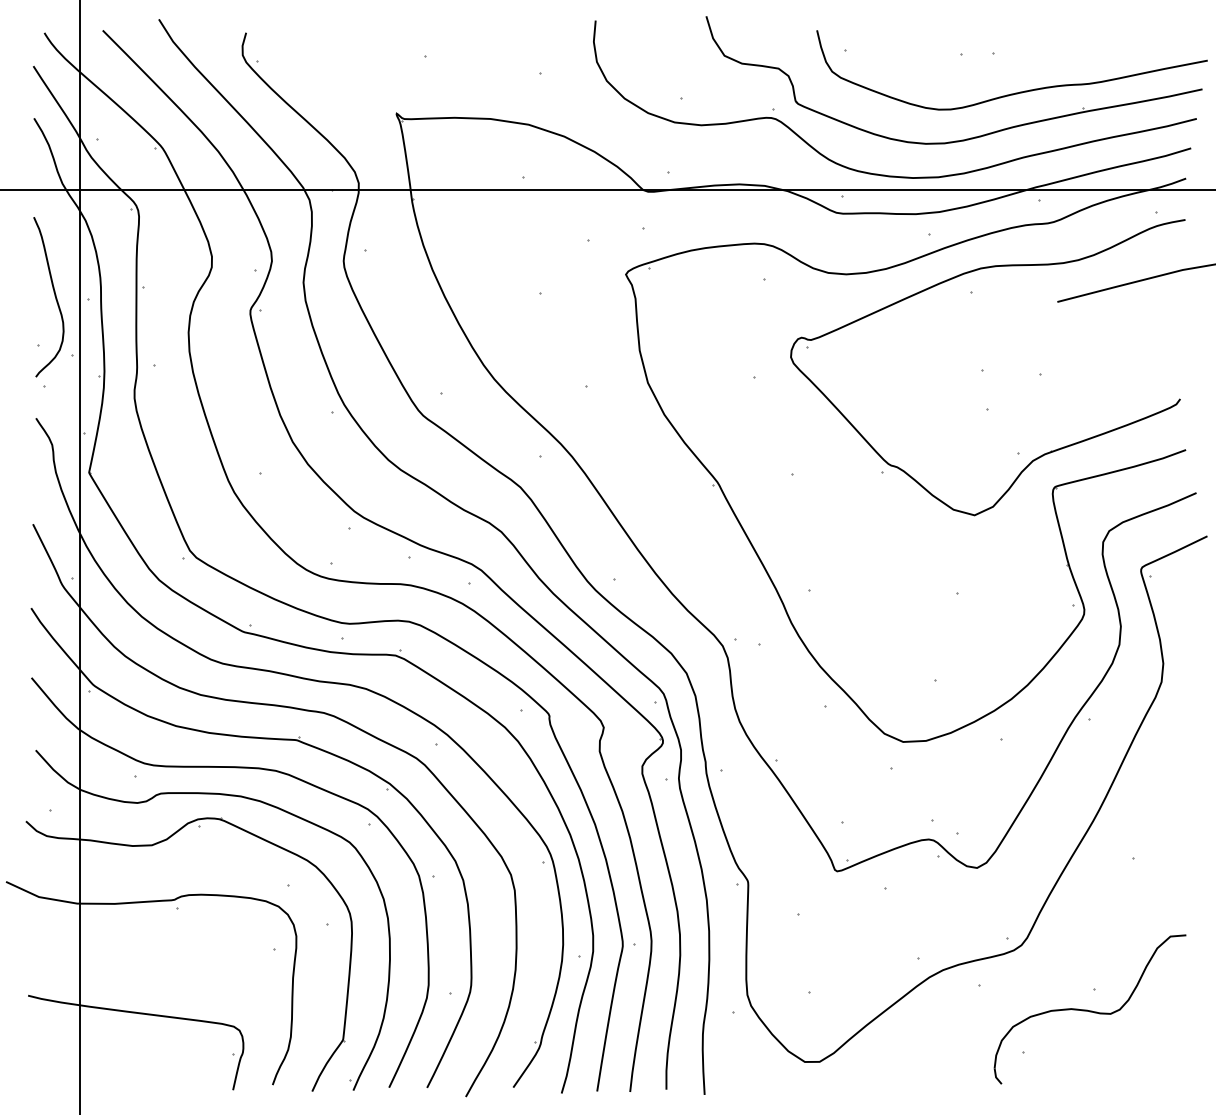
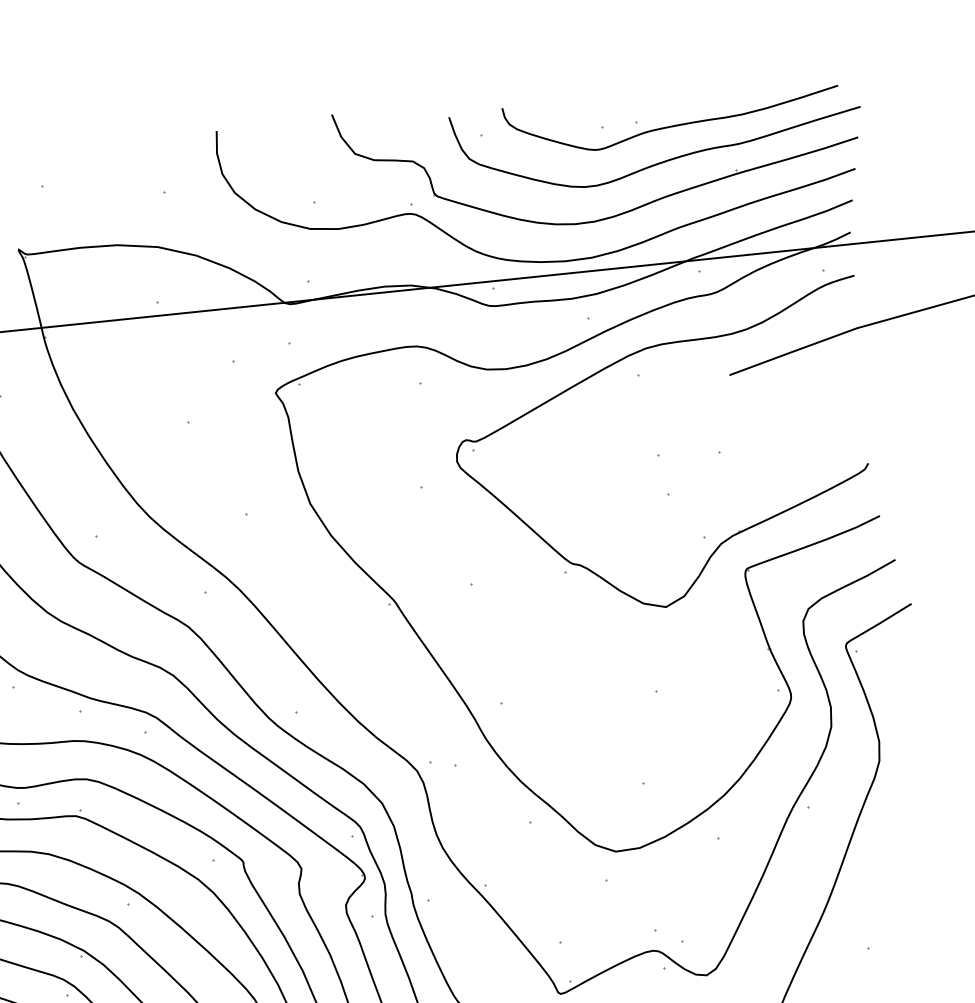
curve: (1027, 59) -> (672, 125), added

